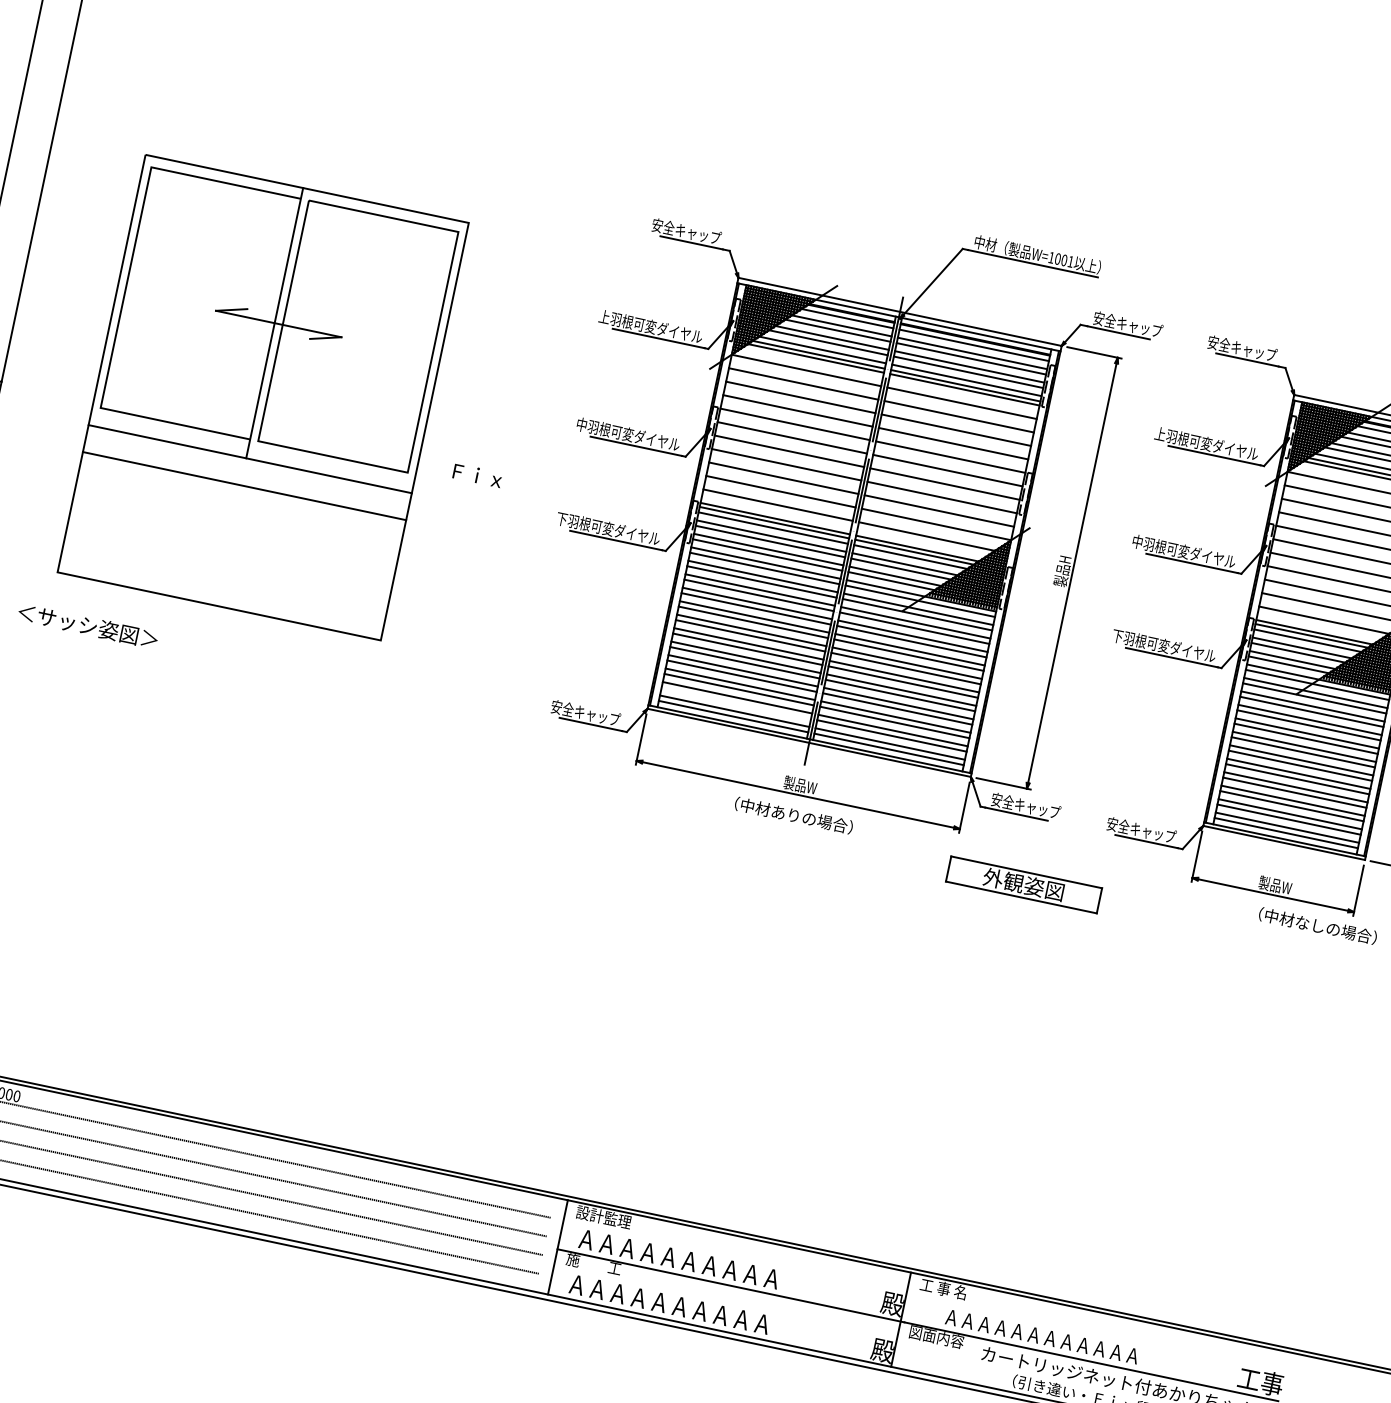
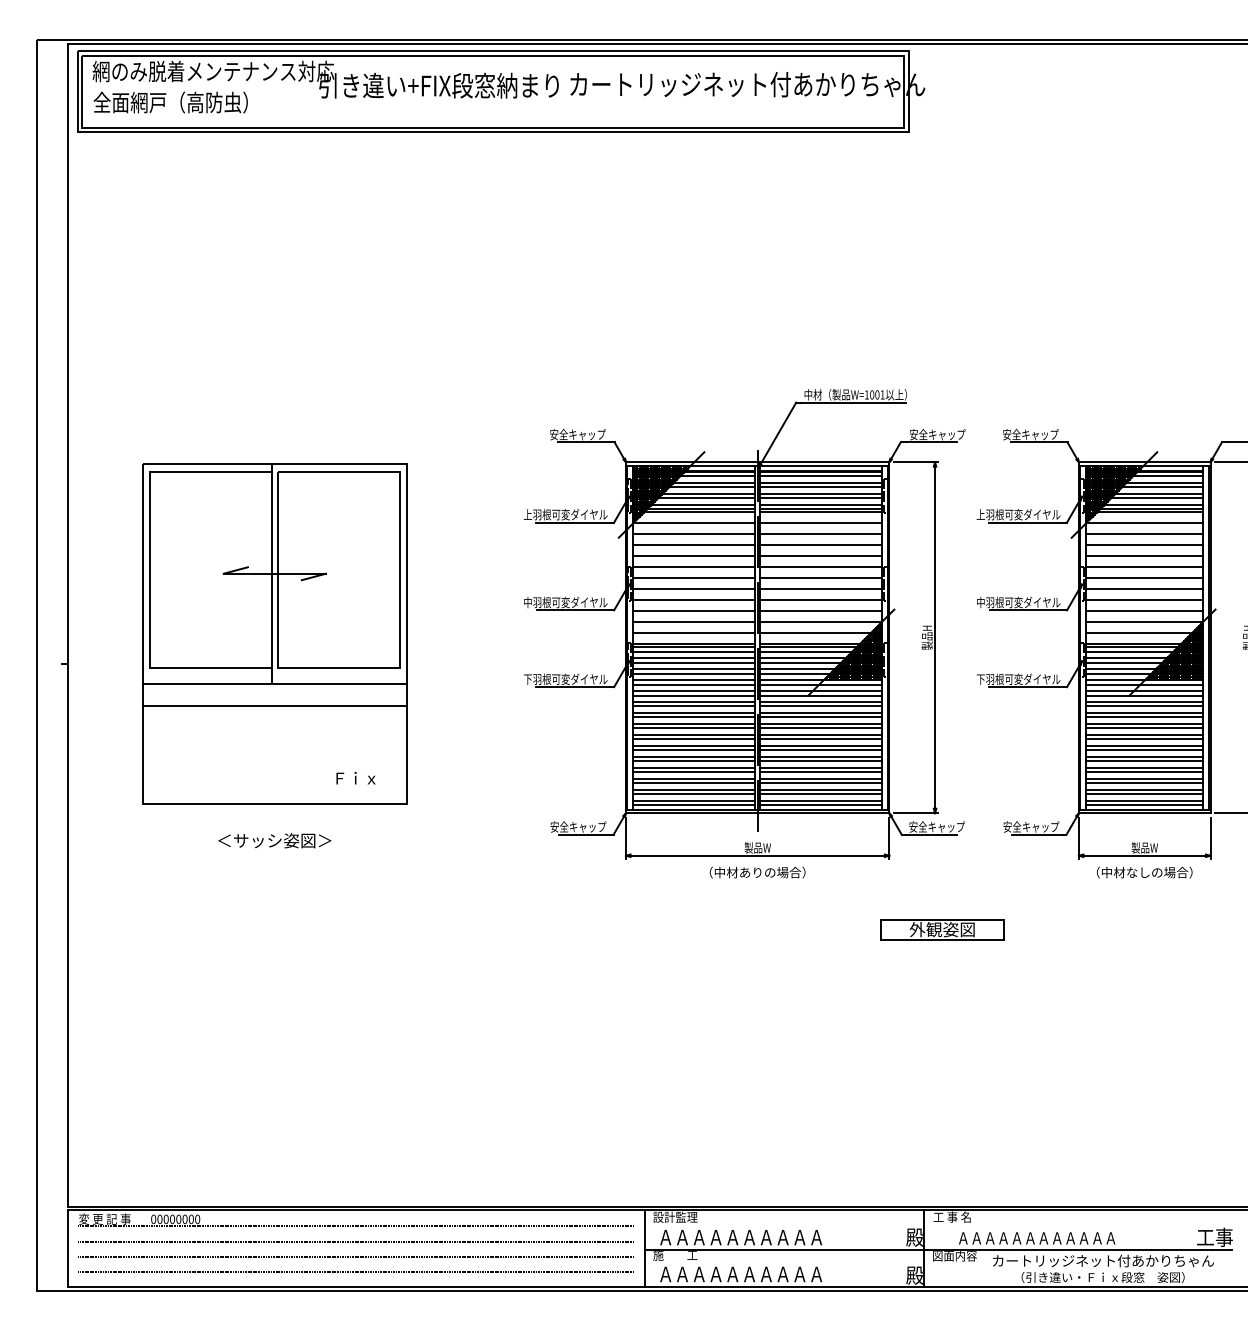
text: (477, 474) -> (355, 777), moved
text: (87, 625) -> (274, 840), moved
line: (736, 703) -> (694, 794), added
part: (1023, 884) -> (942, 929), moved
text: (1317, 925) -> (1144, 872), moved

